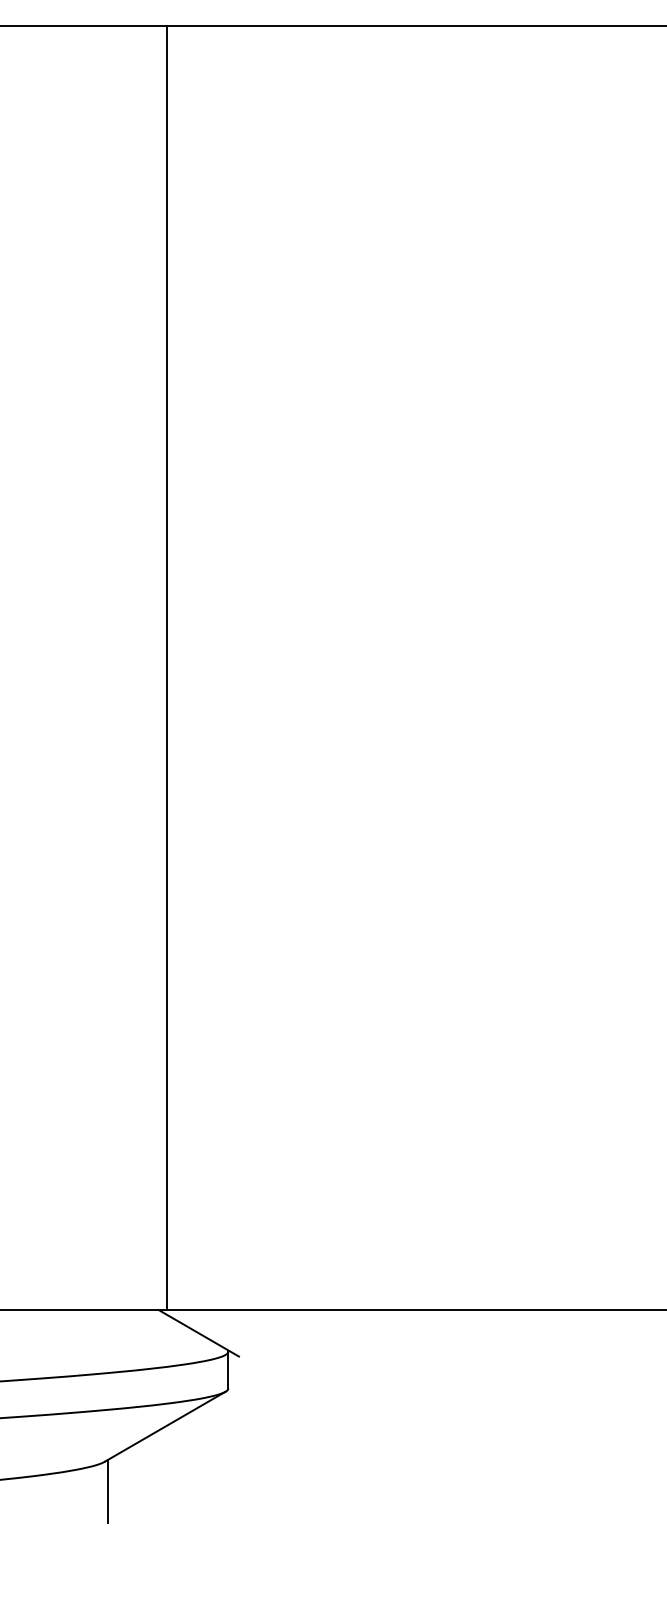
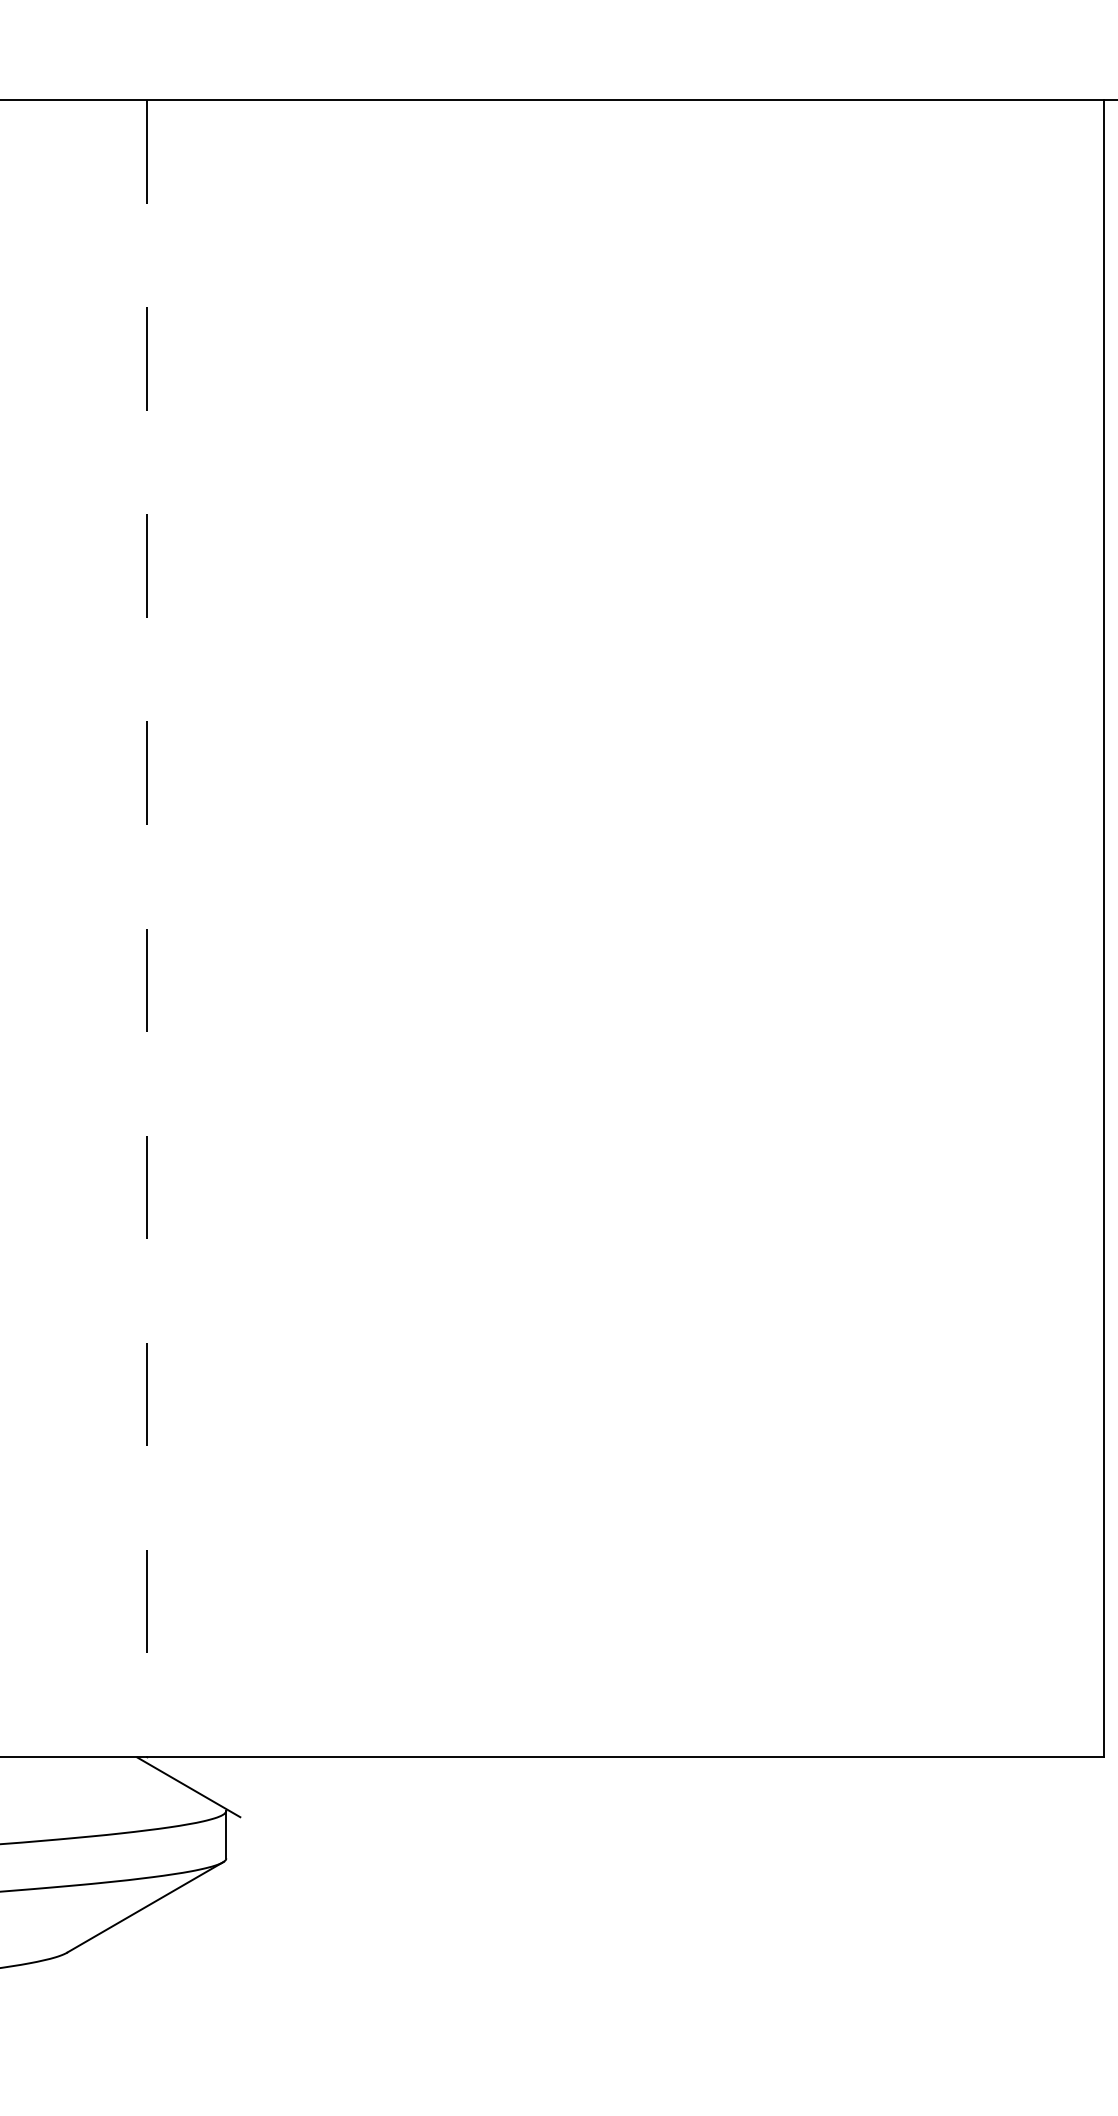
line: (167, 668) -> (147, 929), solid -> dashed
line: (107, 1490) -> (70, 1990), removed

